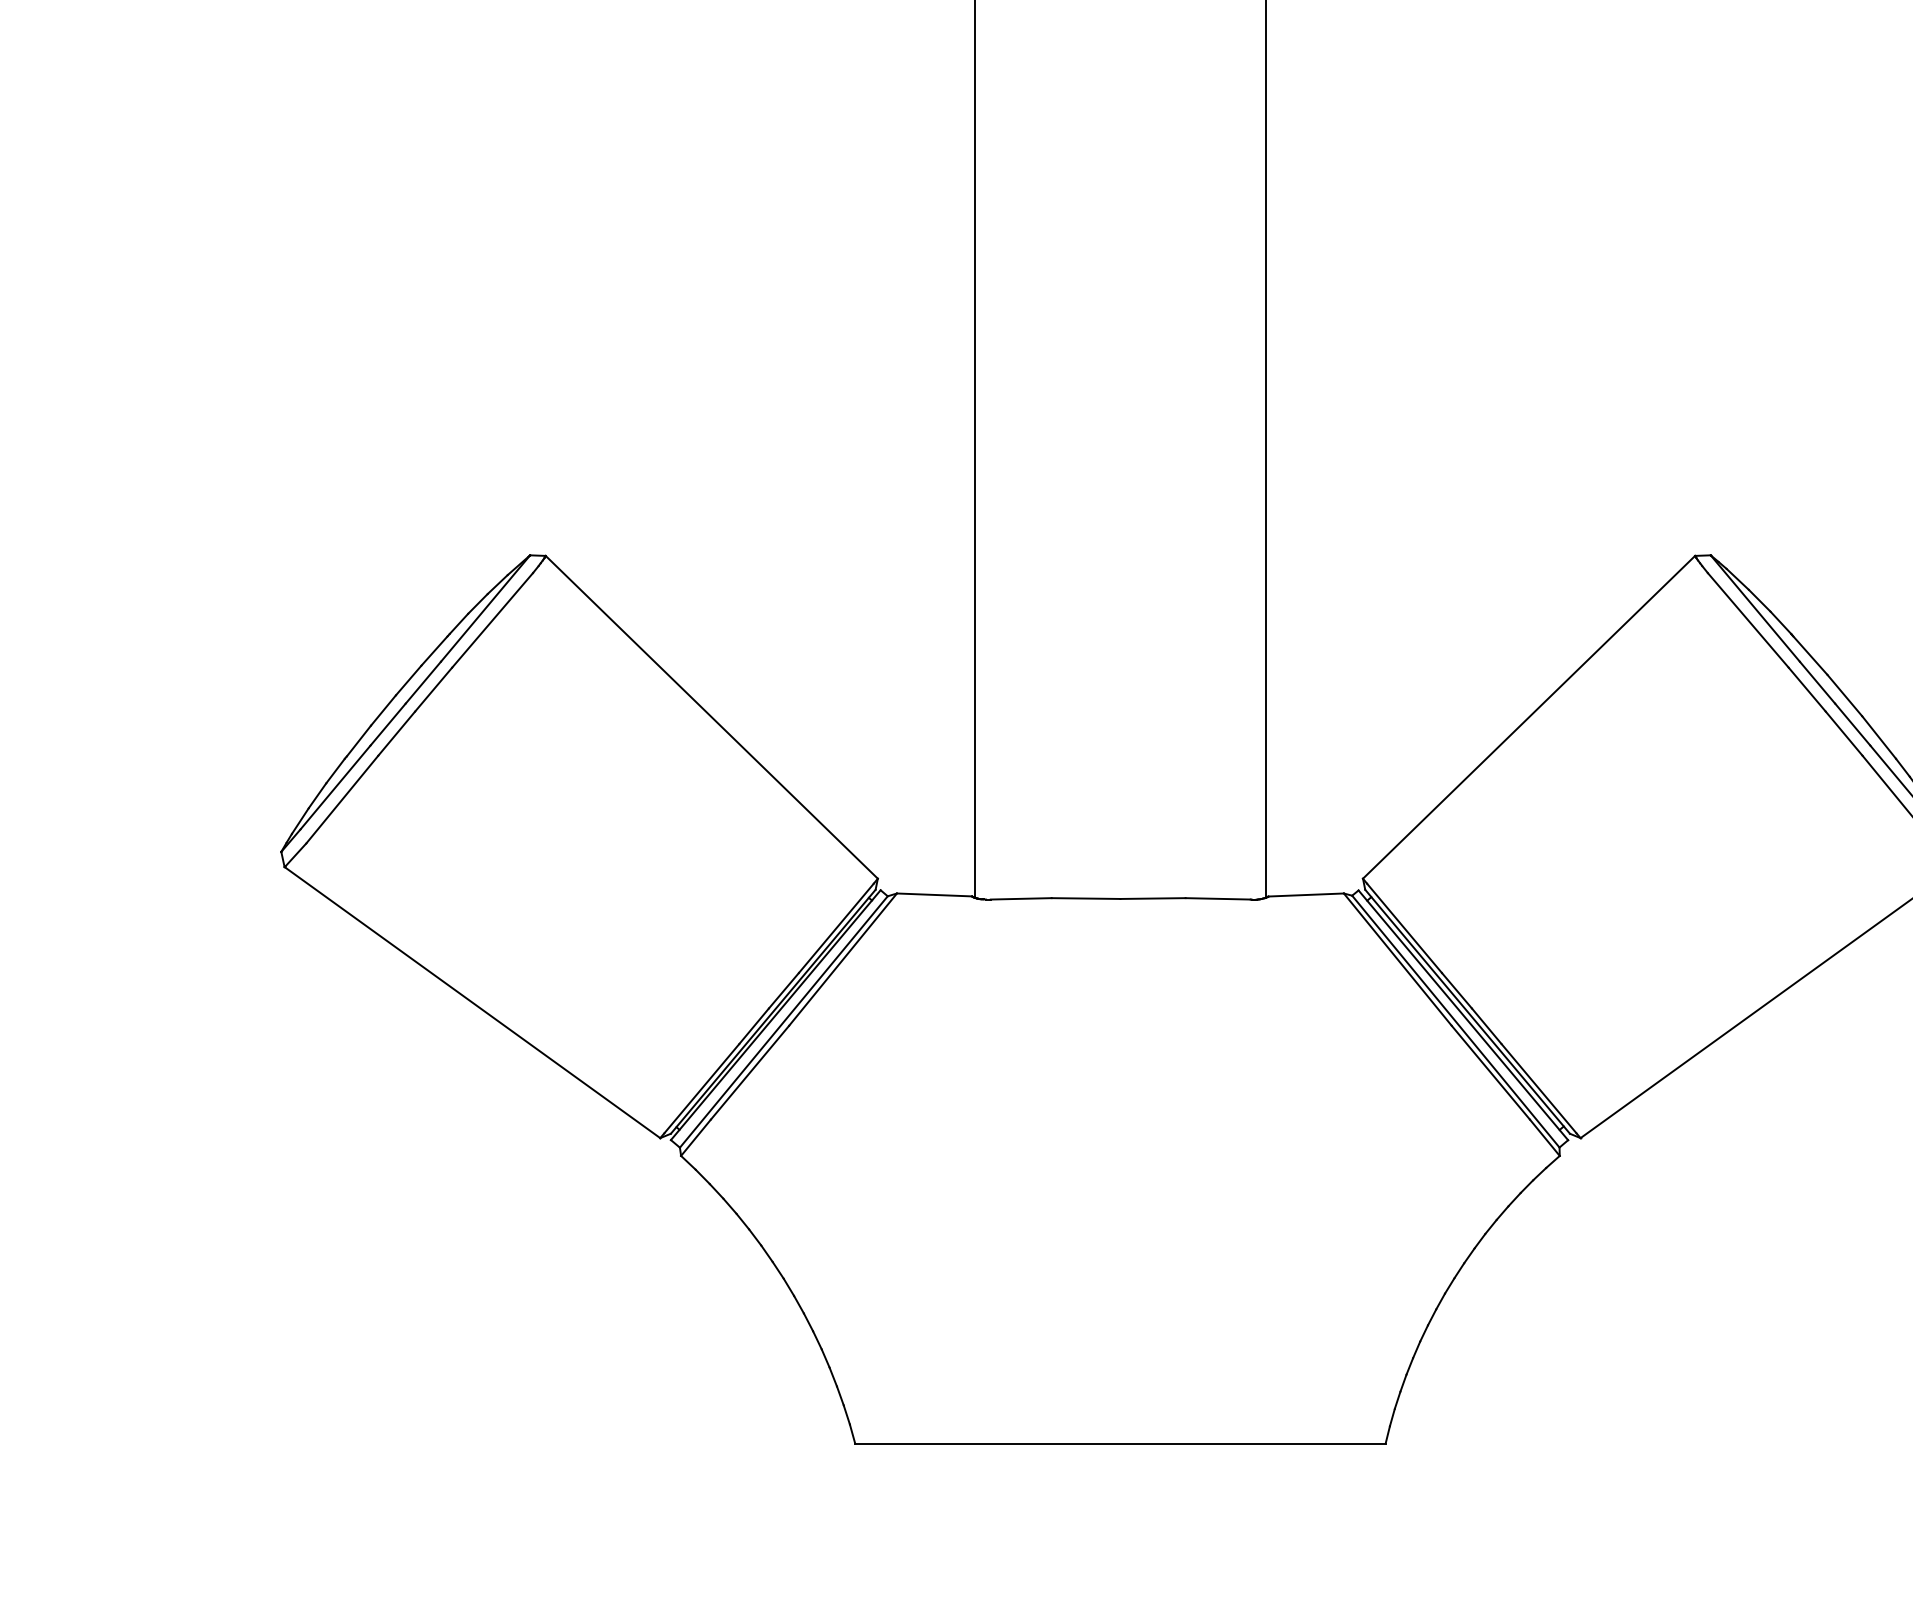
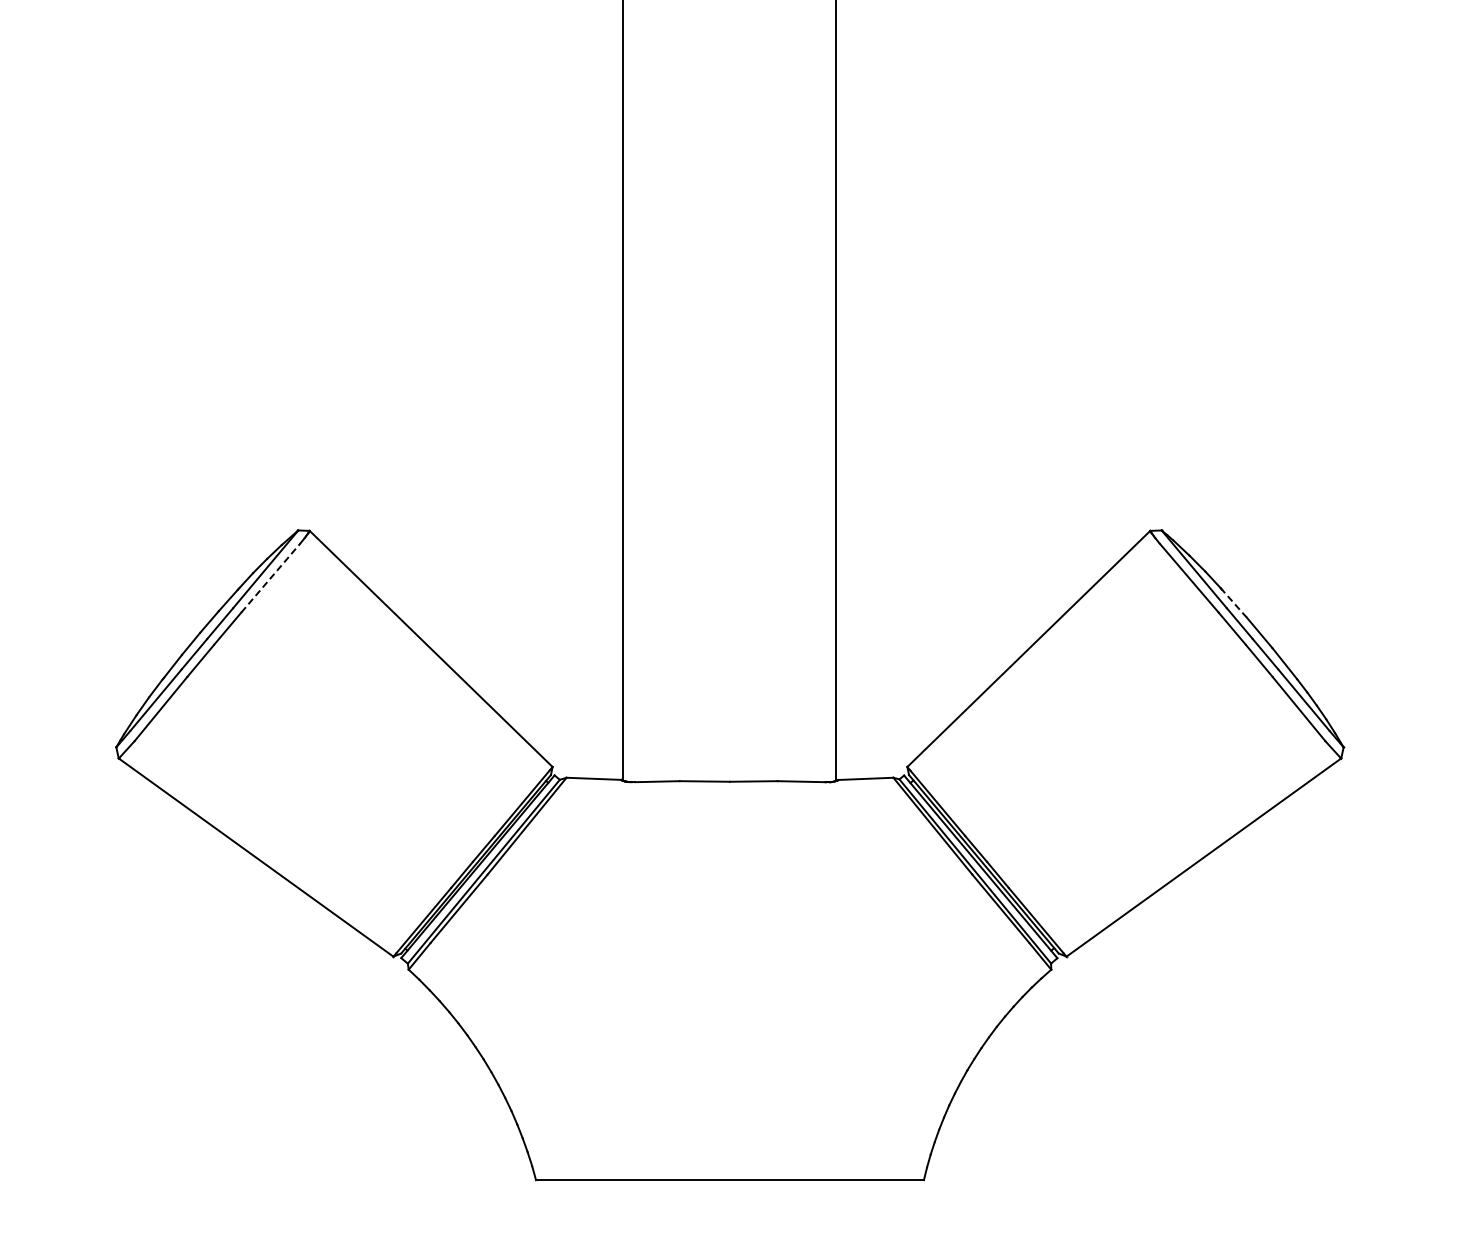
line: (493, 619) -> (271, 577), solid -> dashed
line: (1808, 655) -> (1233, 603), solid -> dashed

